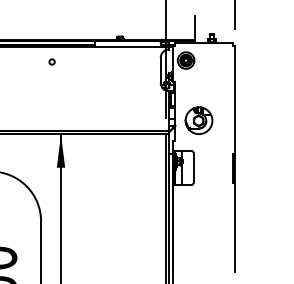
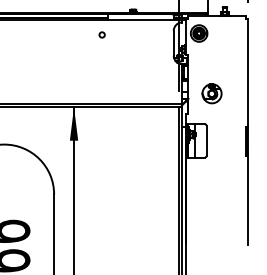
circle: (51, 61) -> (101, 34), moved
part: (198, 120) -> (211, 93), size x0.71

